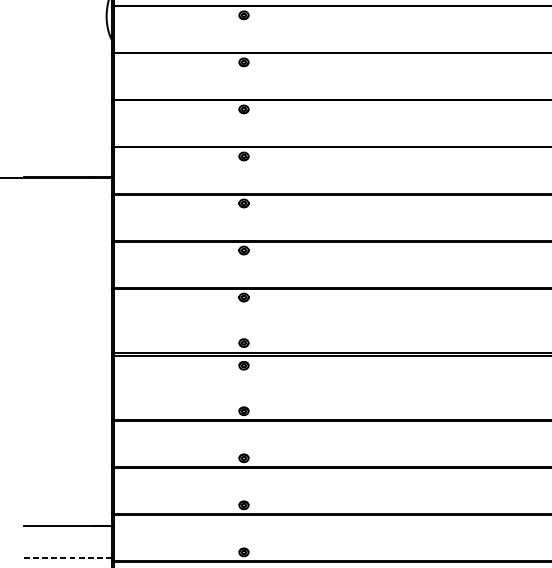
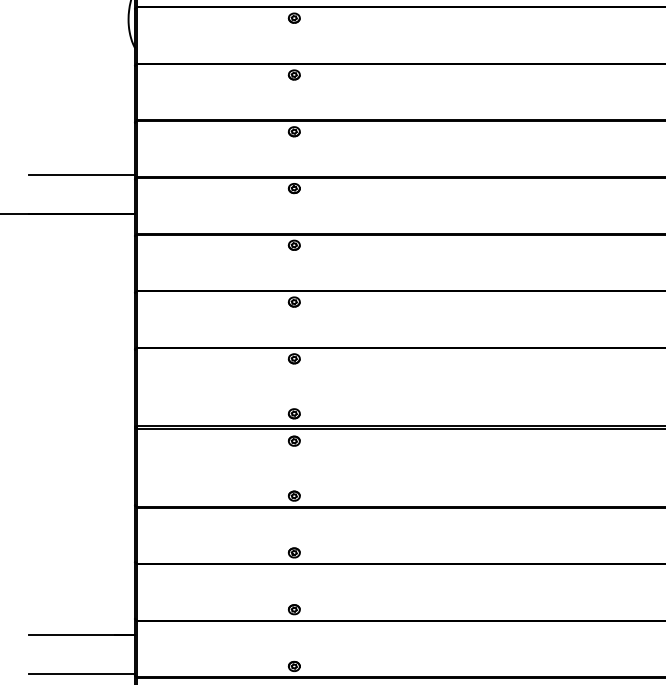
line: (67, 145) -> (81, 175), added
line: (68, 558) -> (82, 673), dashed -> solid

